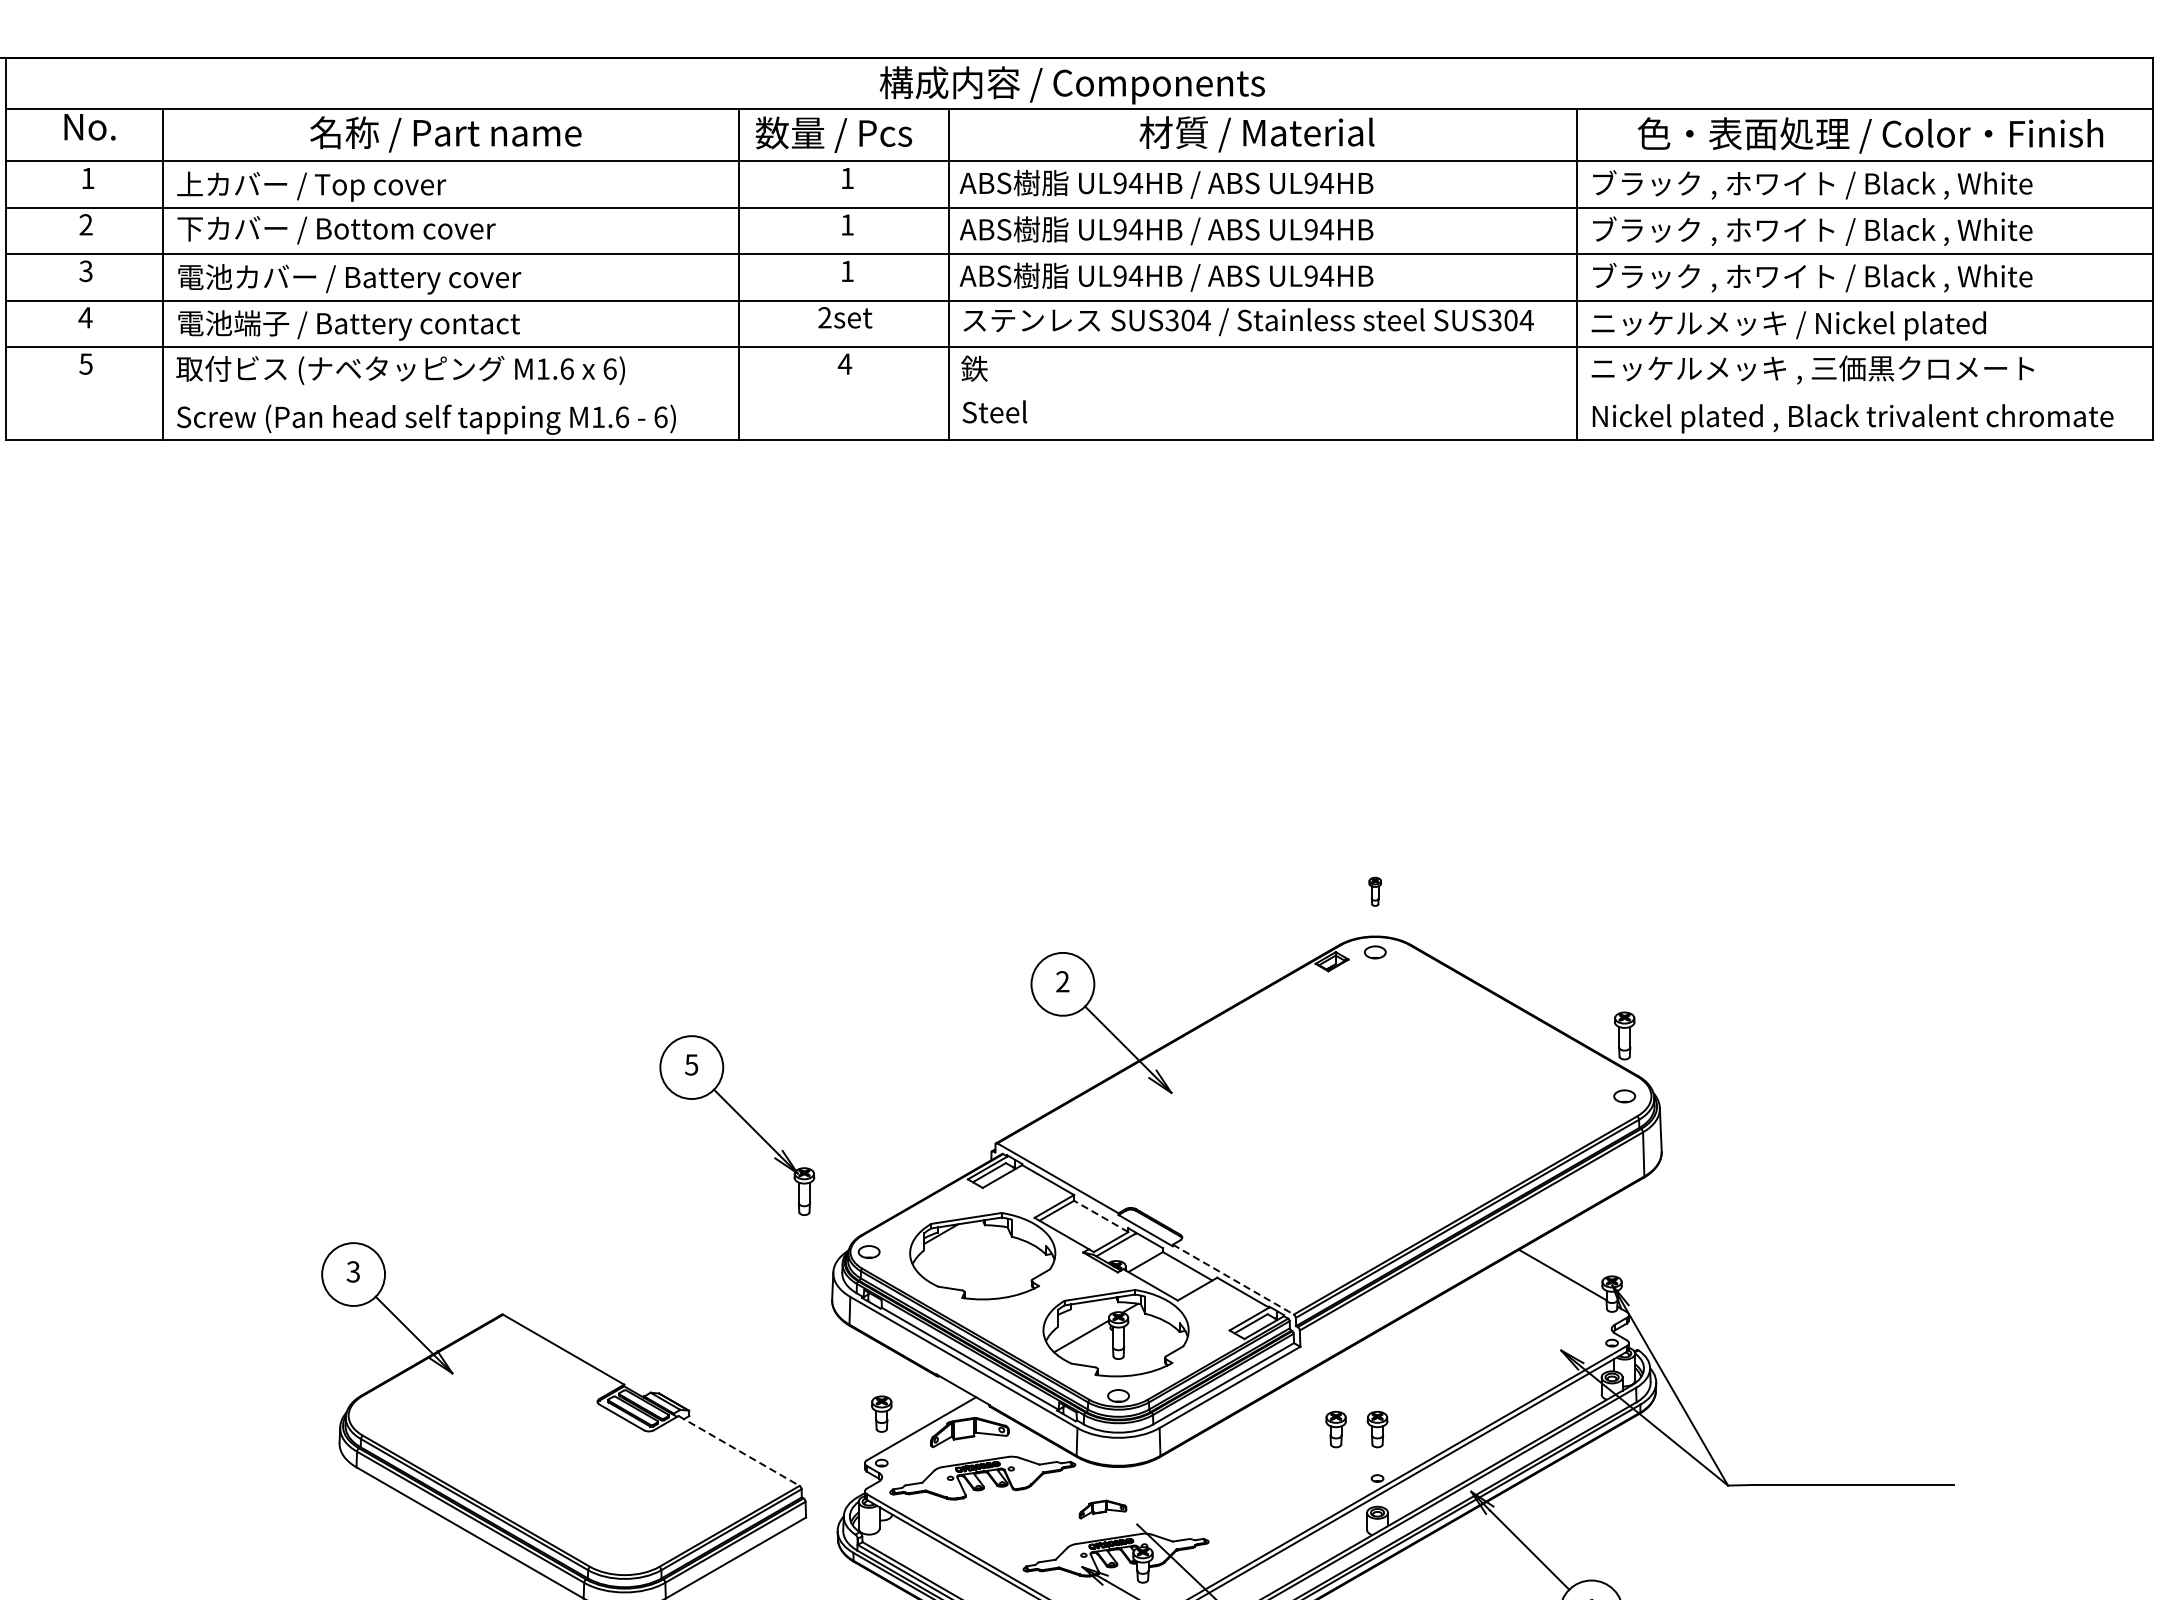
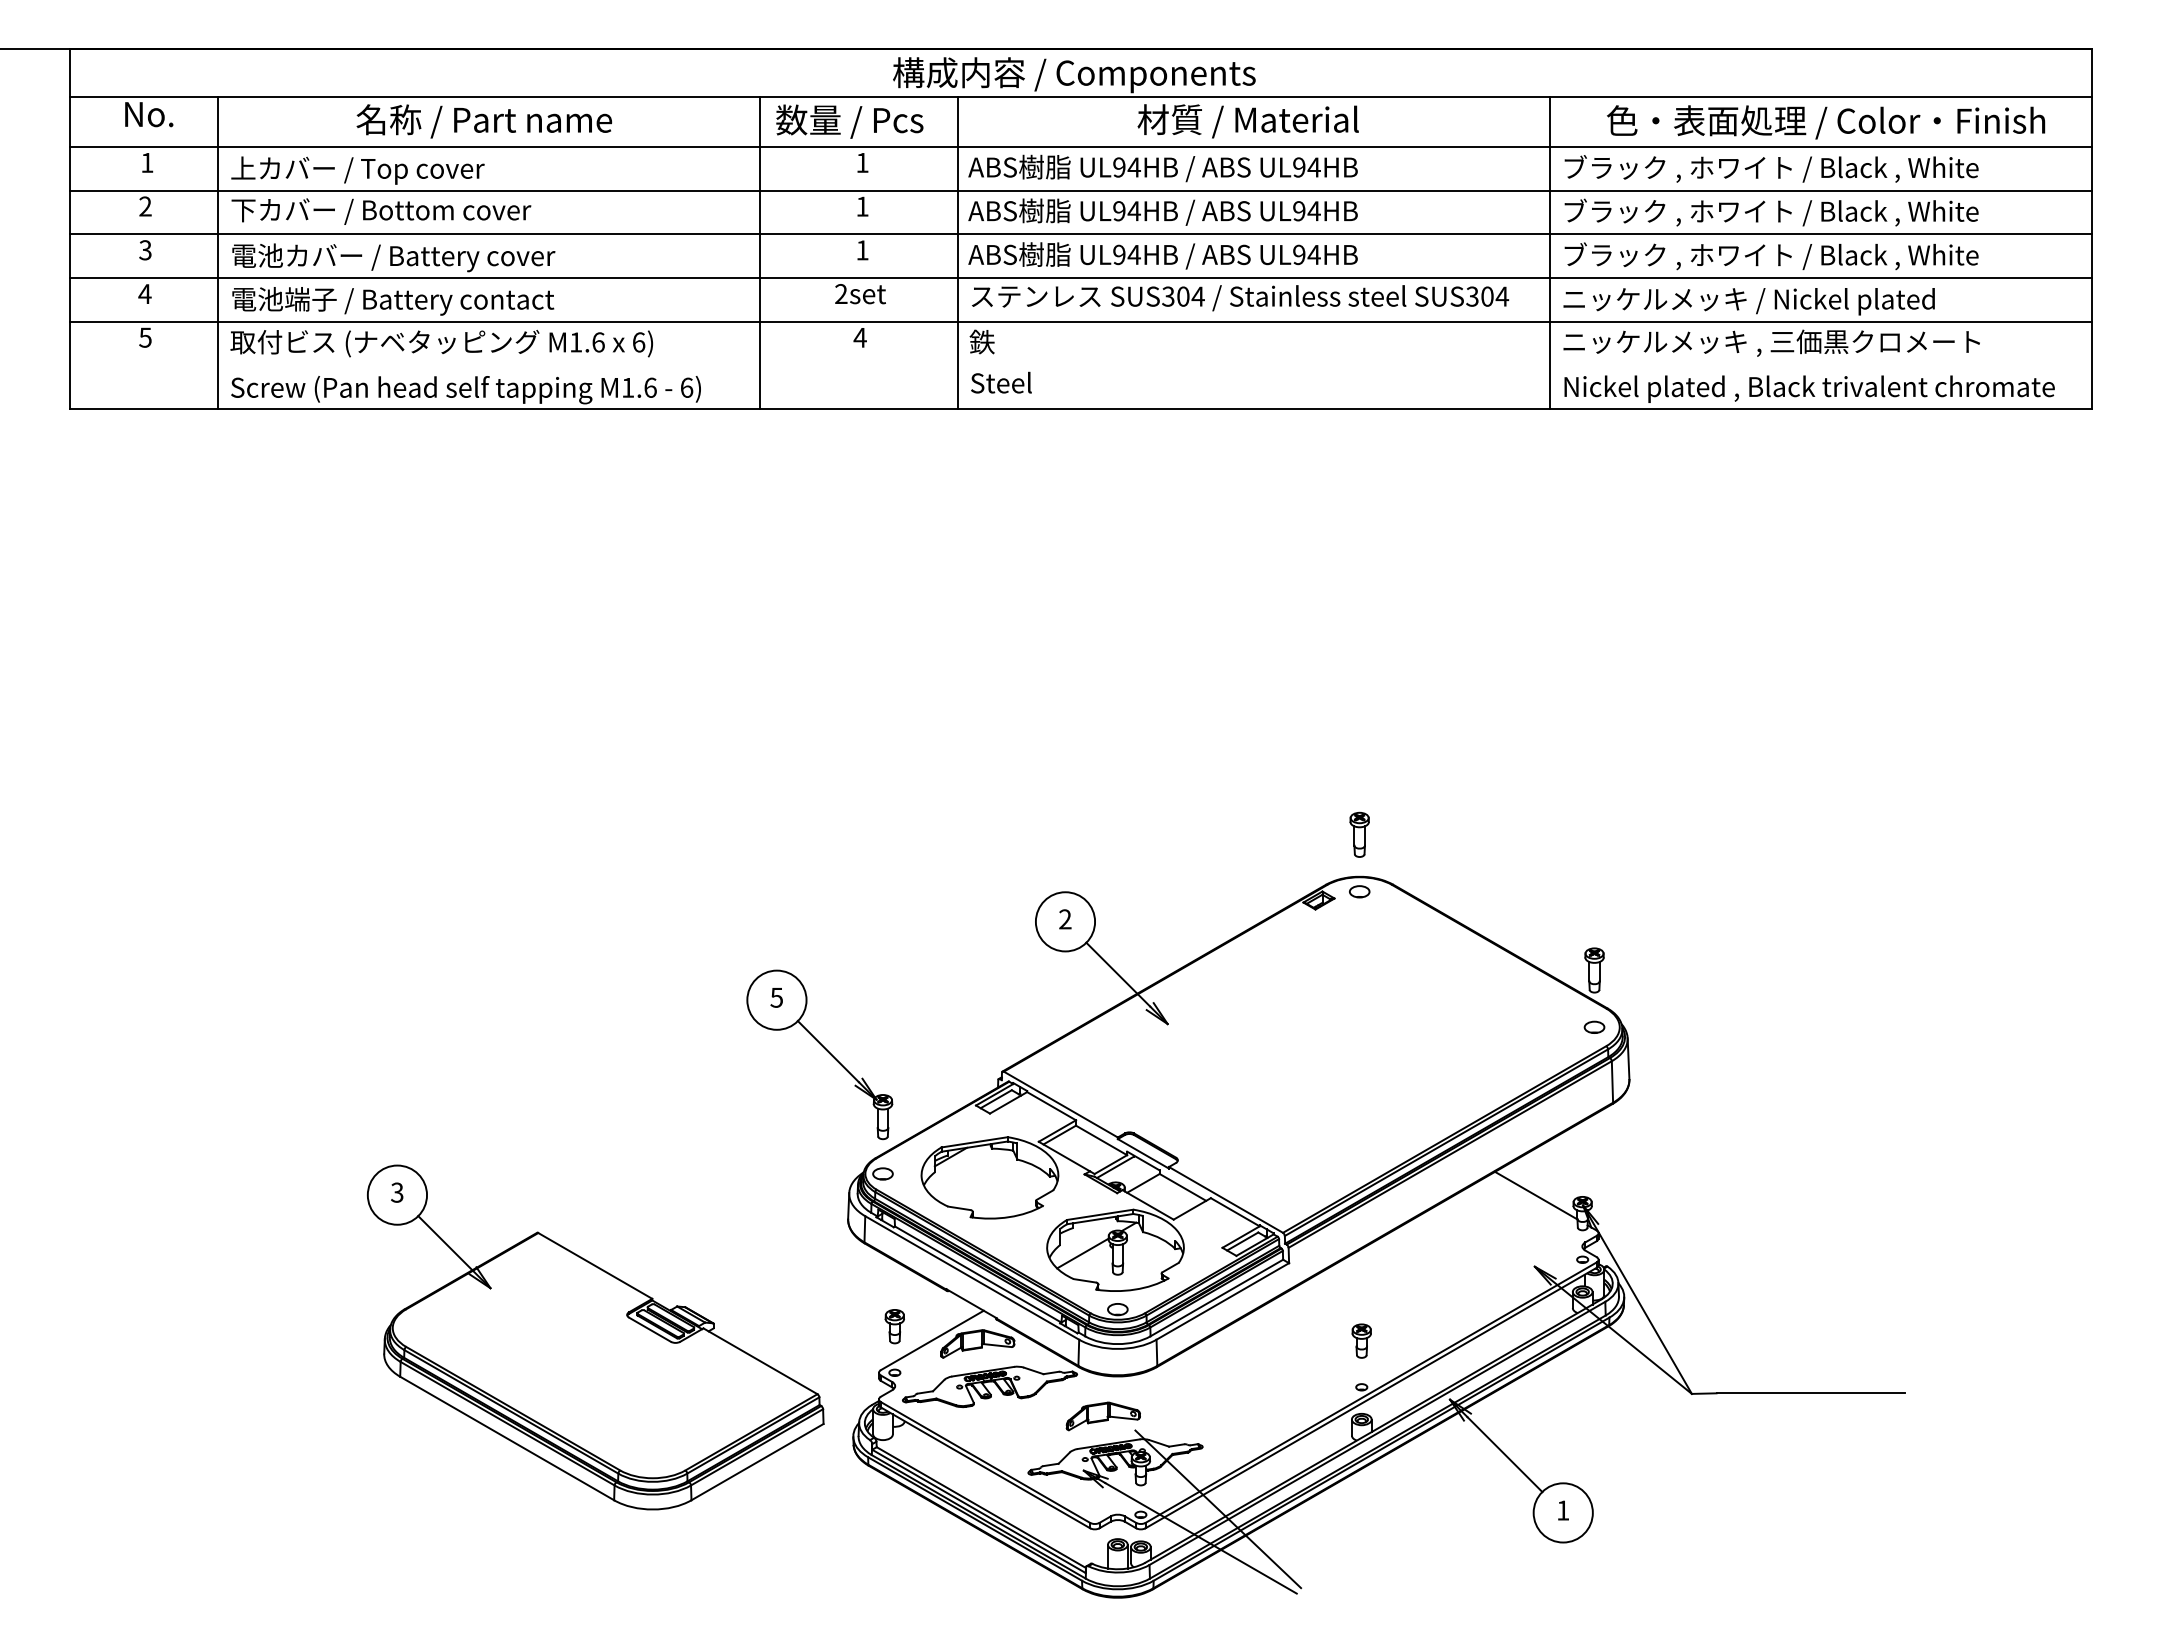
part: (1375, 891) -> (1359, 834), size x1.67
part: (742, 1119) -> (824, 1049), moved
line: (1101, 1216) -> (1101, 1140), dashed -> solid
line: (1233, 1279) -> (1226, 1199), dashed -> solid
part: (1335, 1428) -> (1322, 1340), removed
line: (739, 1451) -> (760, 1361), dashed -> solid
part: (1102, 1509) -> (1102, 1416), size x1.67

